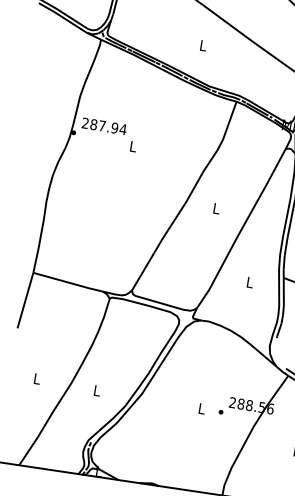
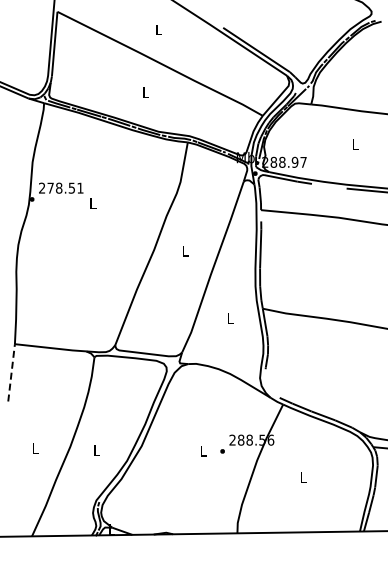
text: (108, 126) -> (65, 187), 287.94 -> 278.51
line: (25, 300) -> (11, 372), solid -> dashed

